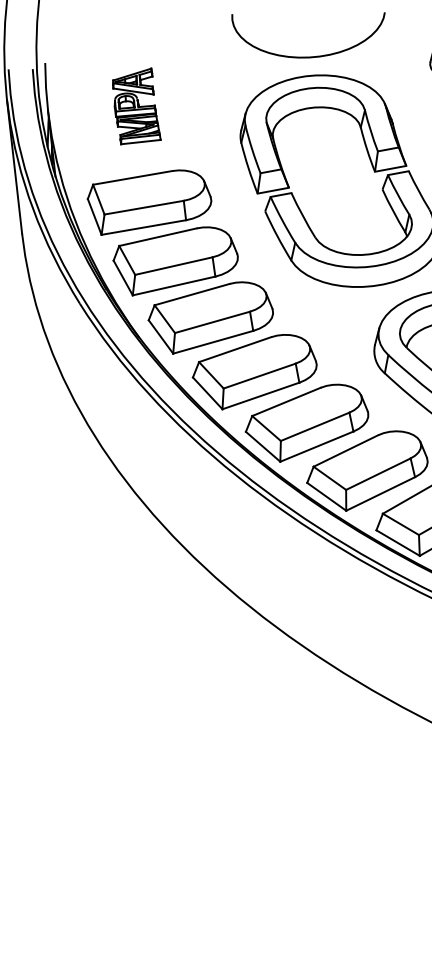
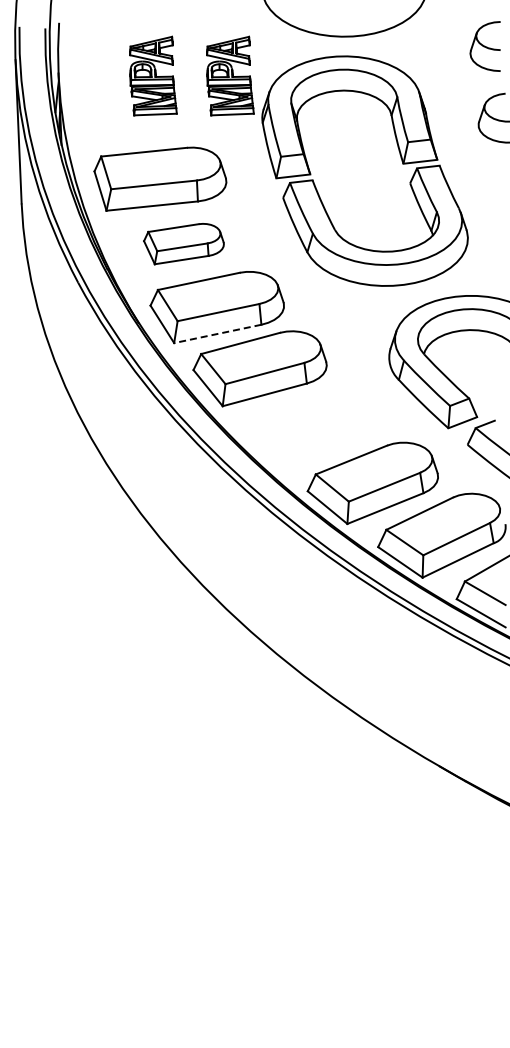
part: (208, 100) -> (230, 75), added
part: (175, 260) -> (183, 243), size x0.6
line: (212, 341) -> (217, 333), solid -> dashed
part: (307, 423) -> (312, 427), removed

